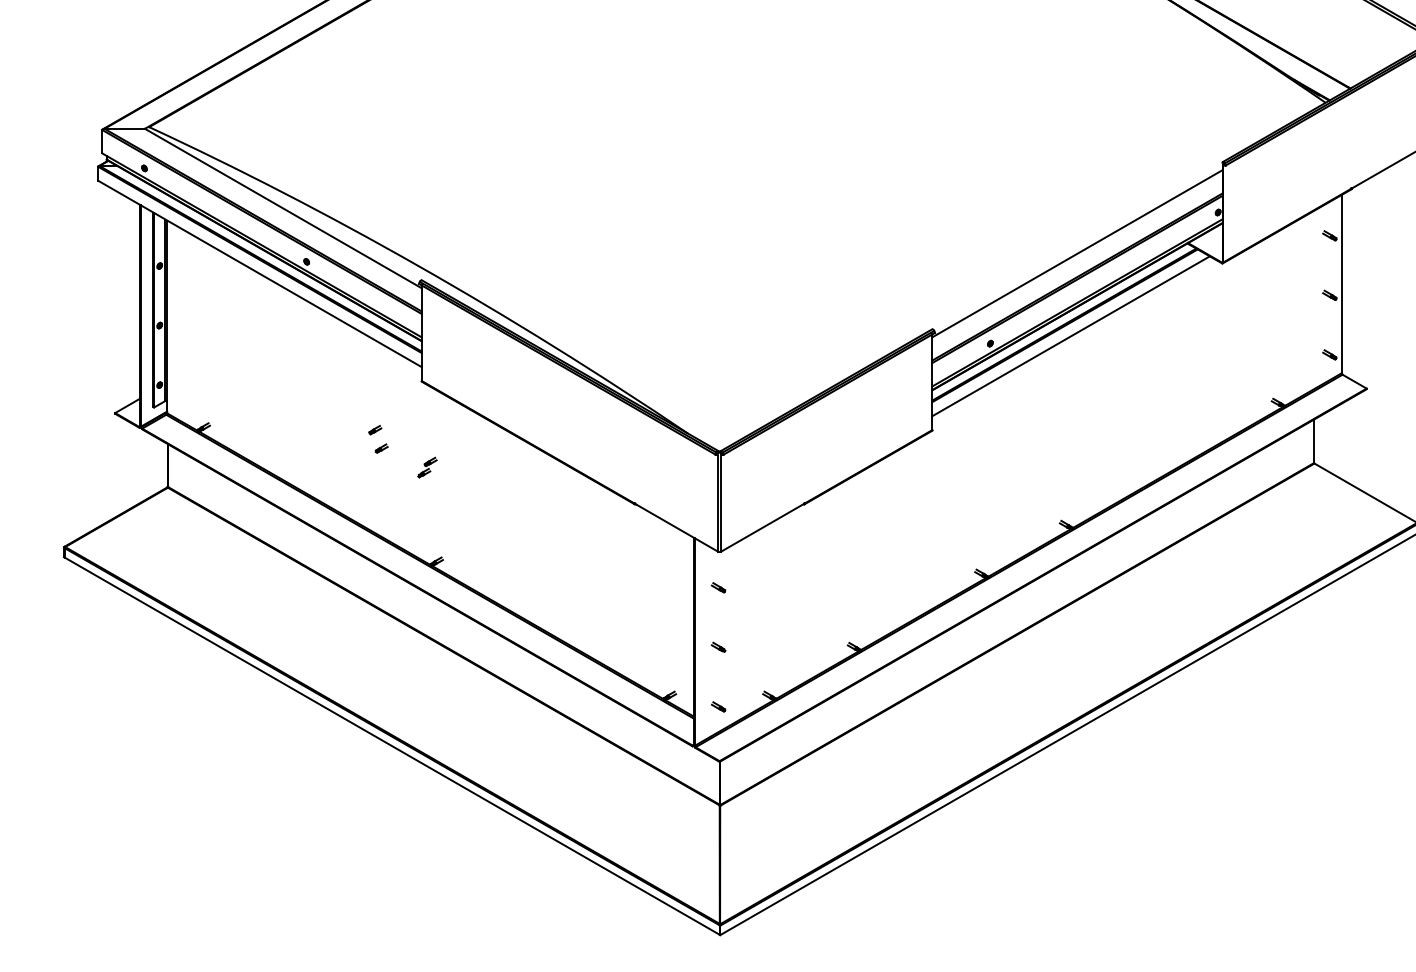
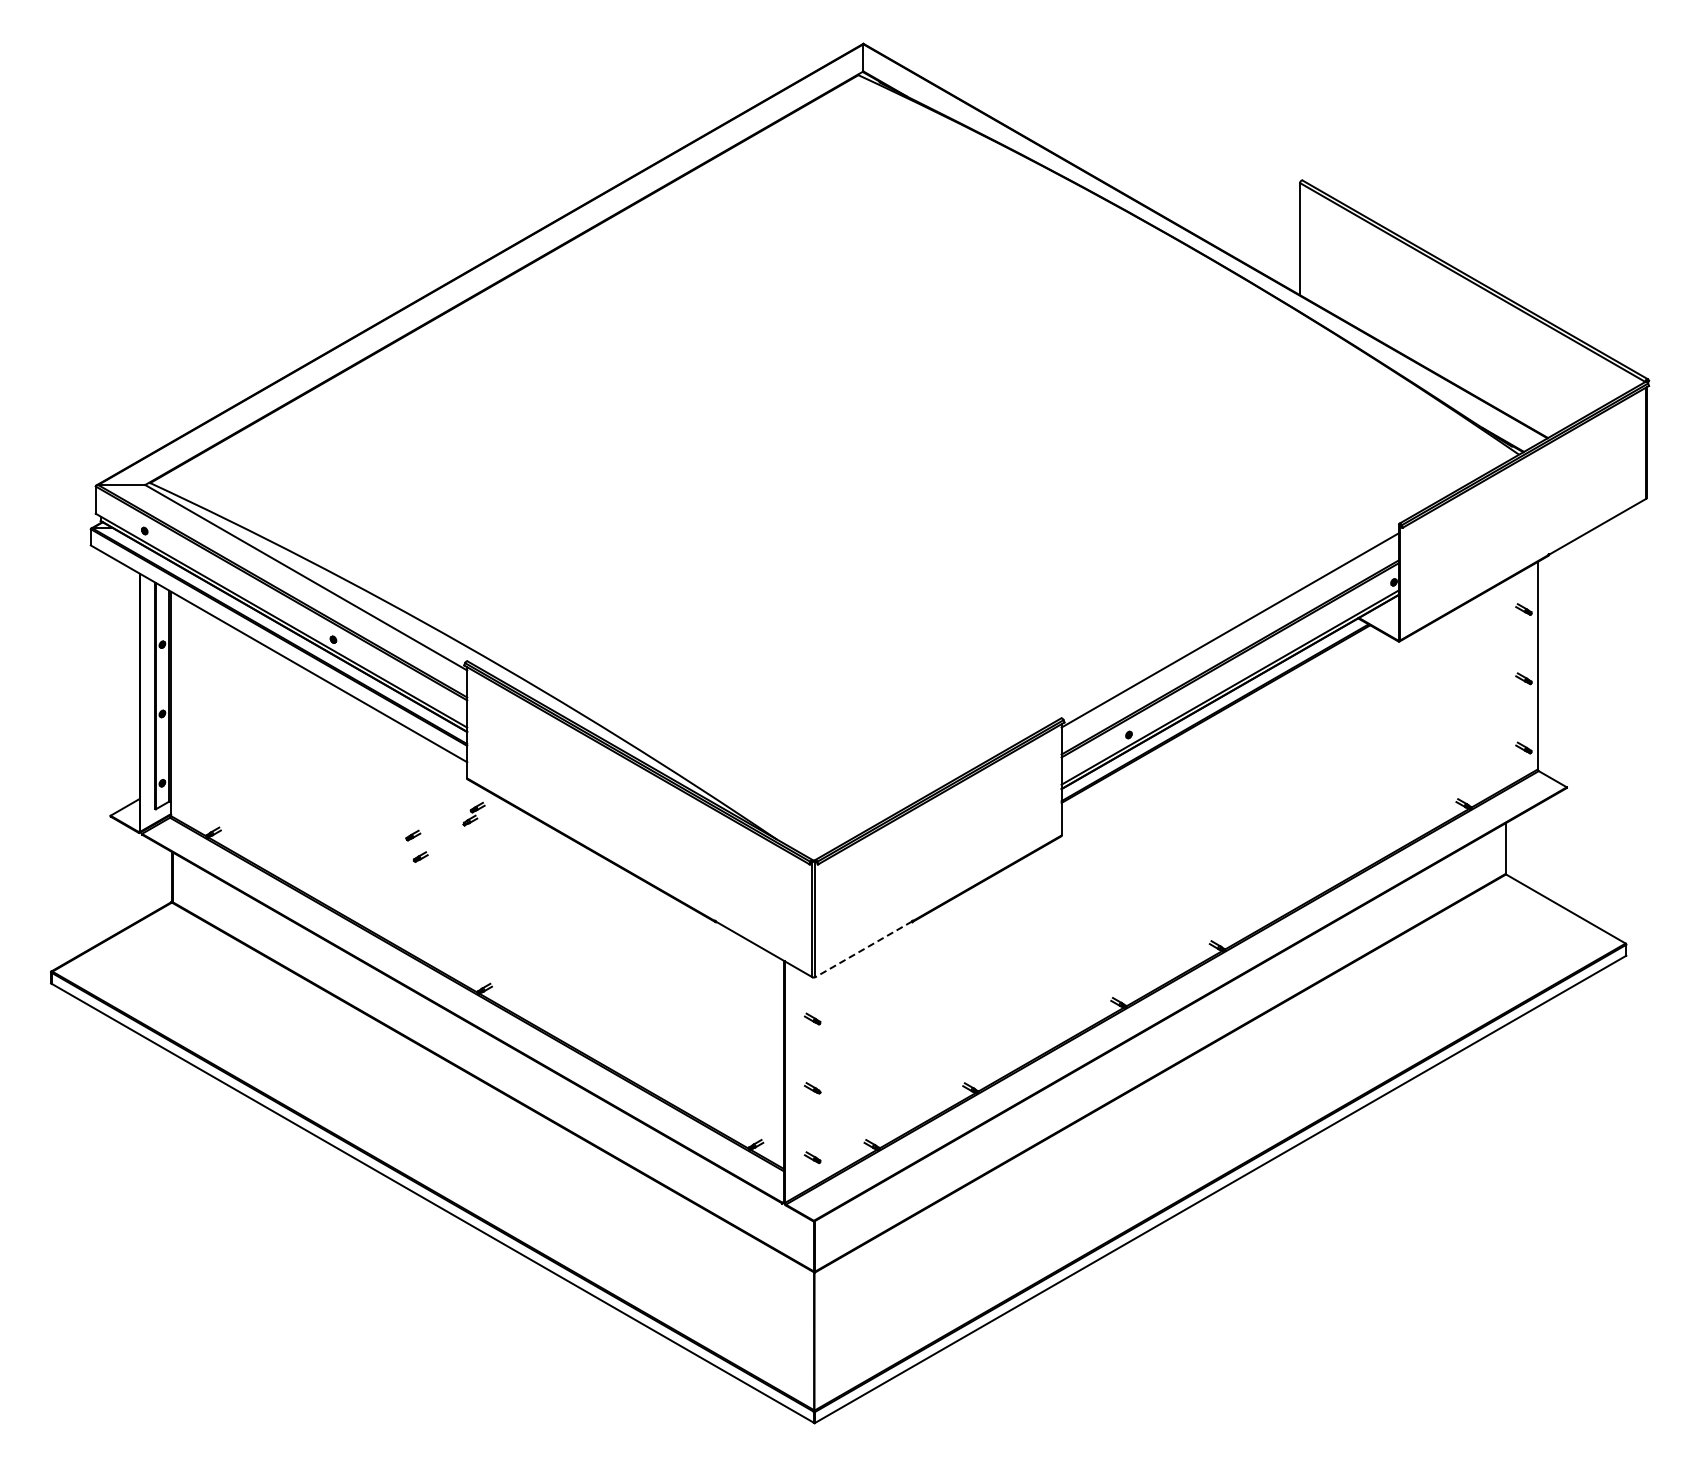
line: (1070, 336) -> (1222, 726), removed
part: (427, 466) -> (473, 813), moved
line: (762, 528) -> (863, 949), solid -> dashed

